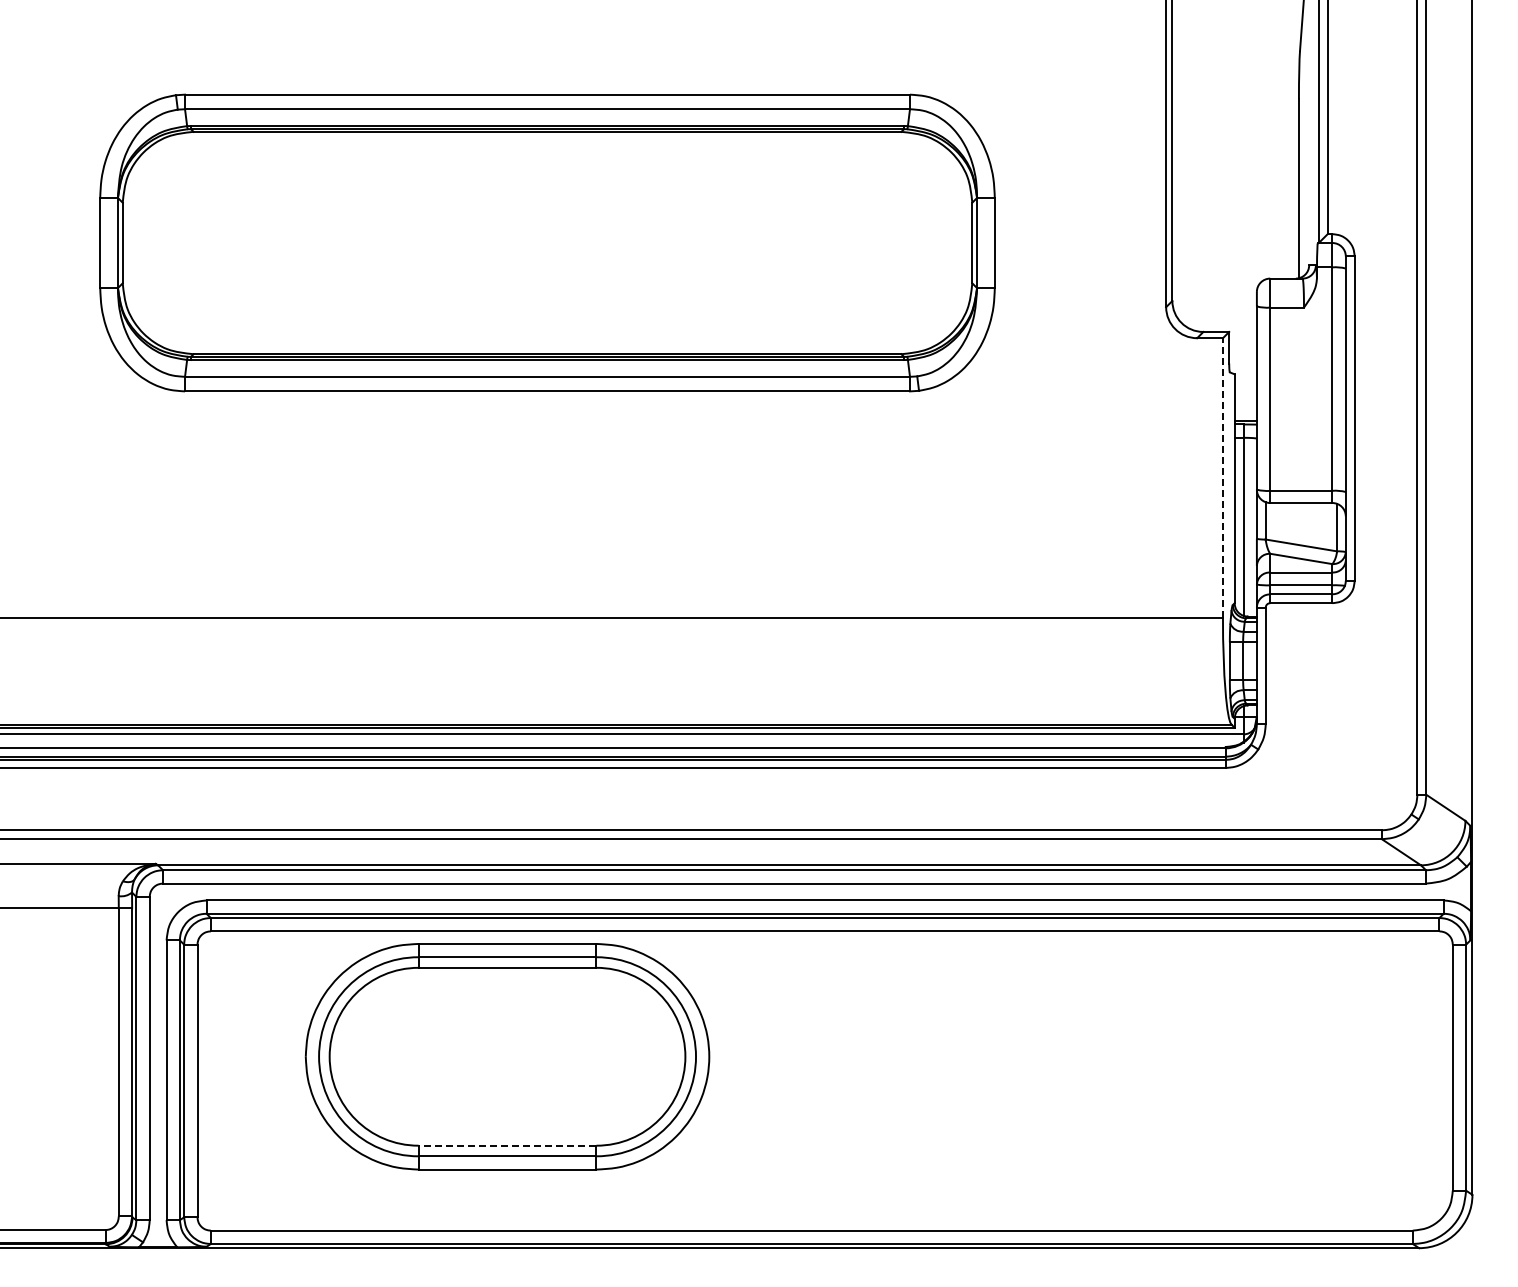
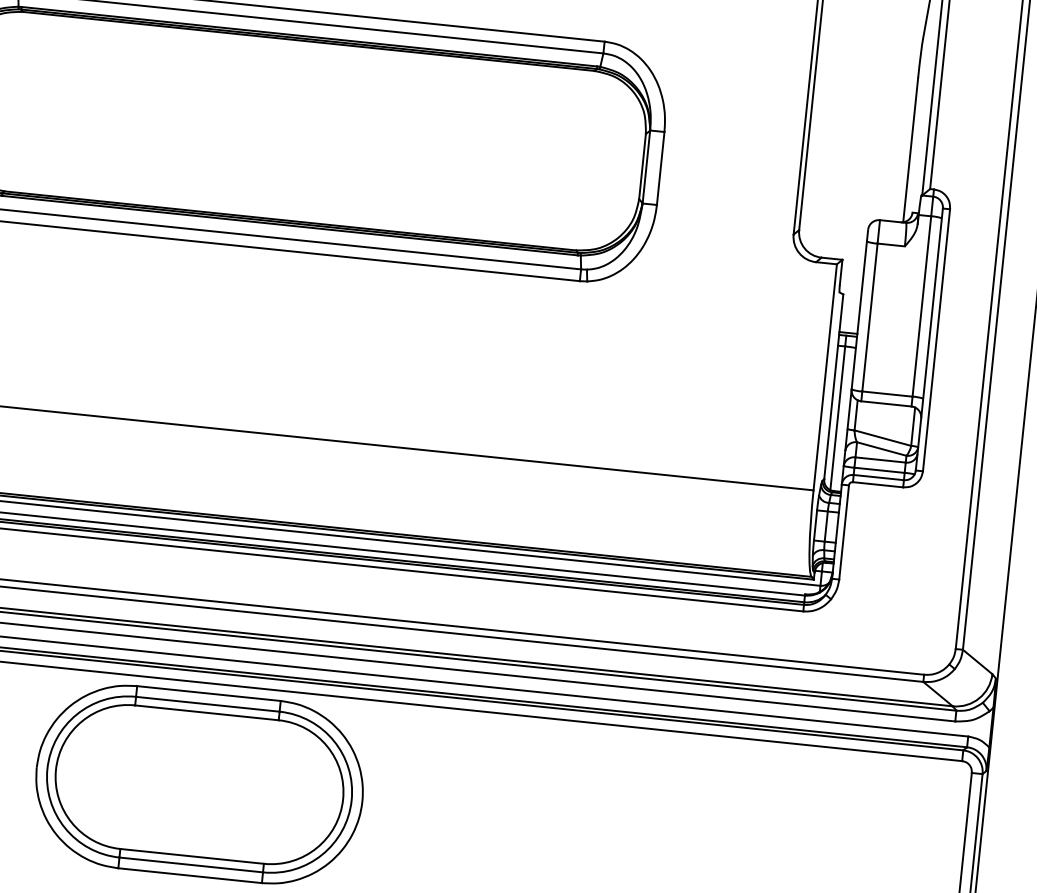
line: (1222, 477) -> (824, 376), dashed -> solid
line: (507, 1145) -> (192, 856), dashed -> solid

